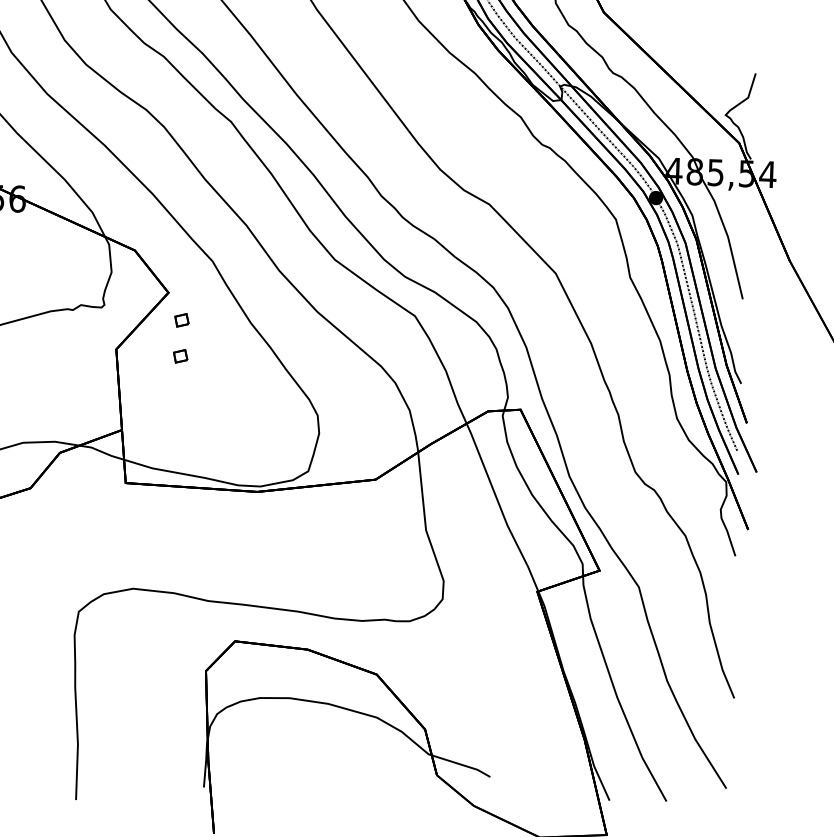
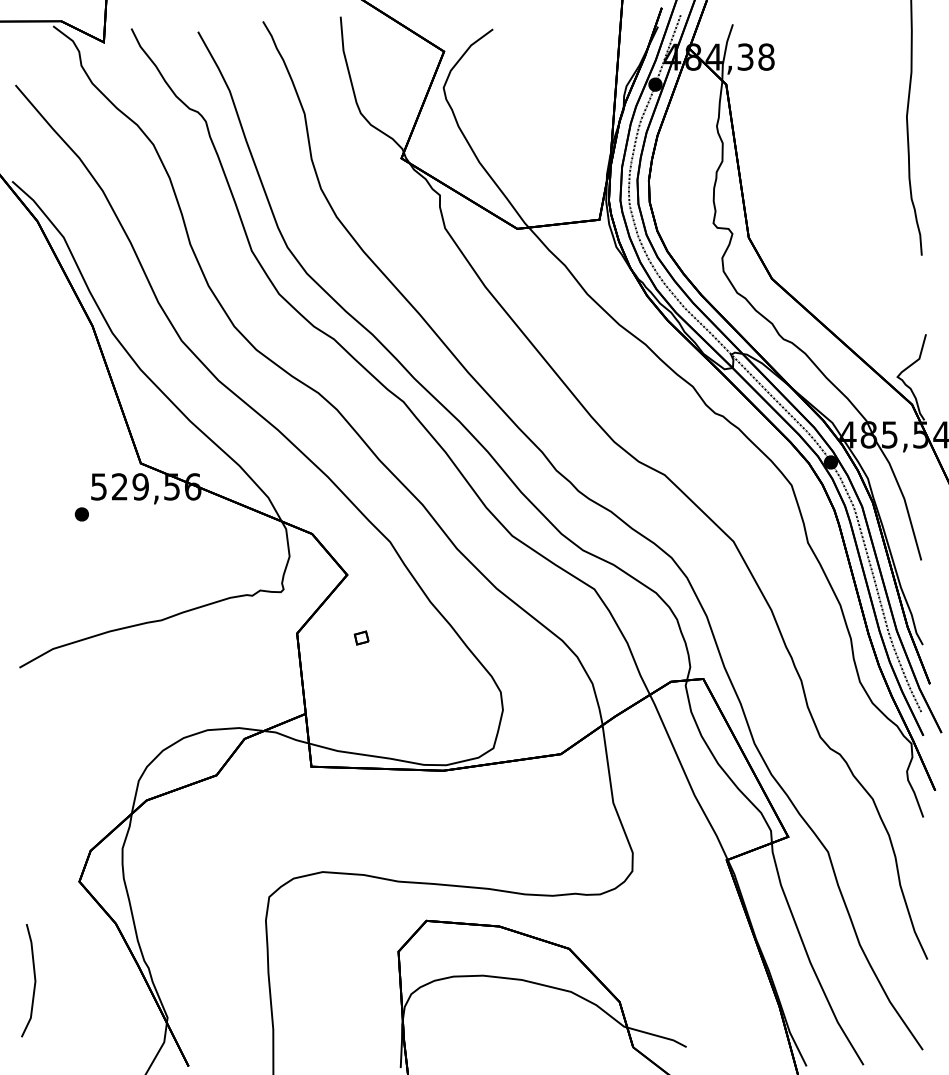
part: (181, 319) -> (361, 601), removed

